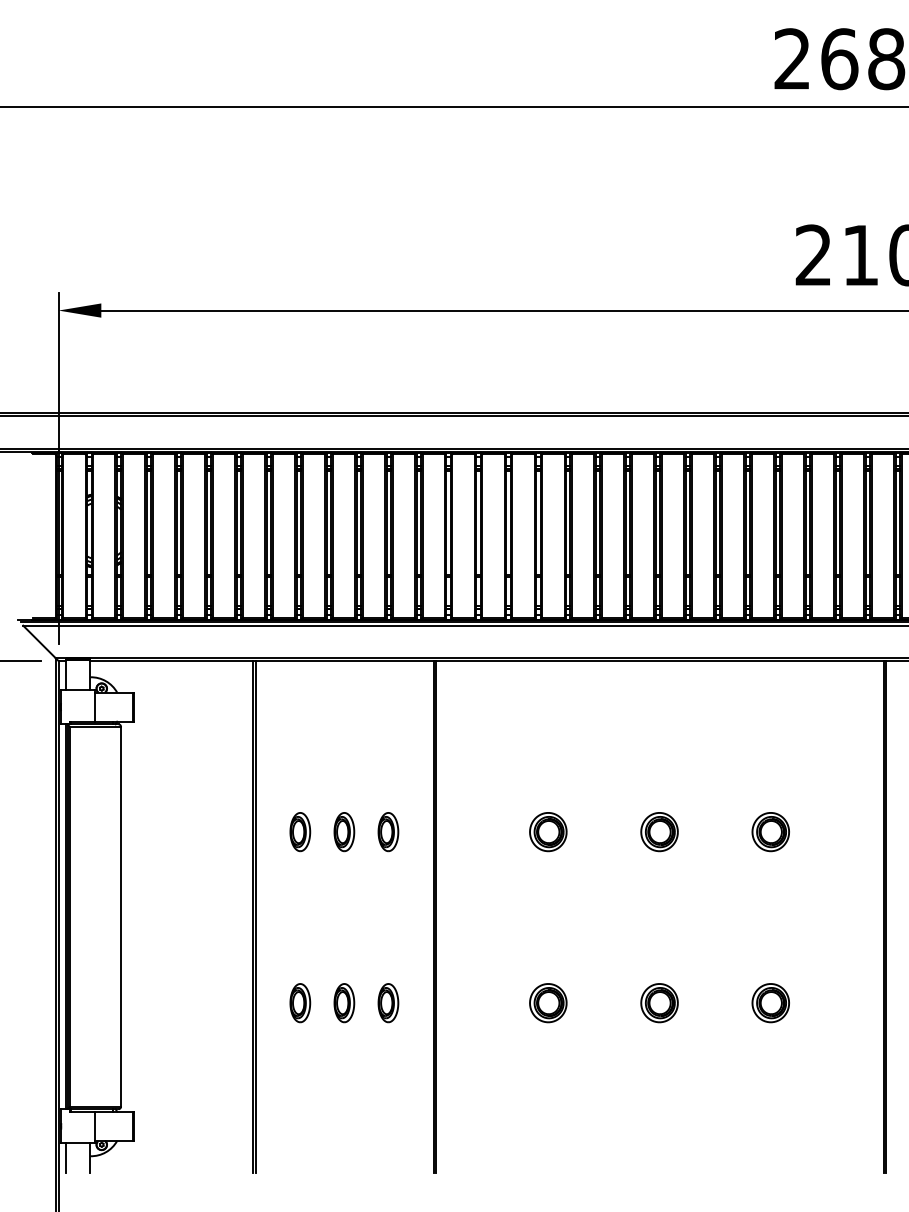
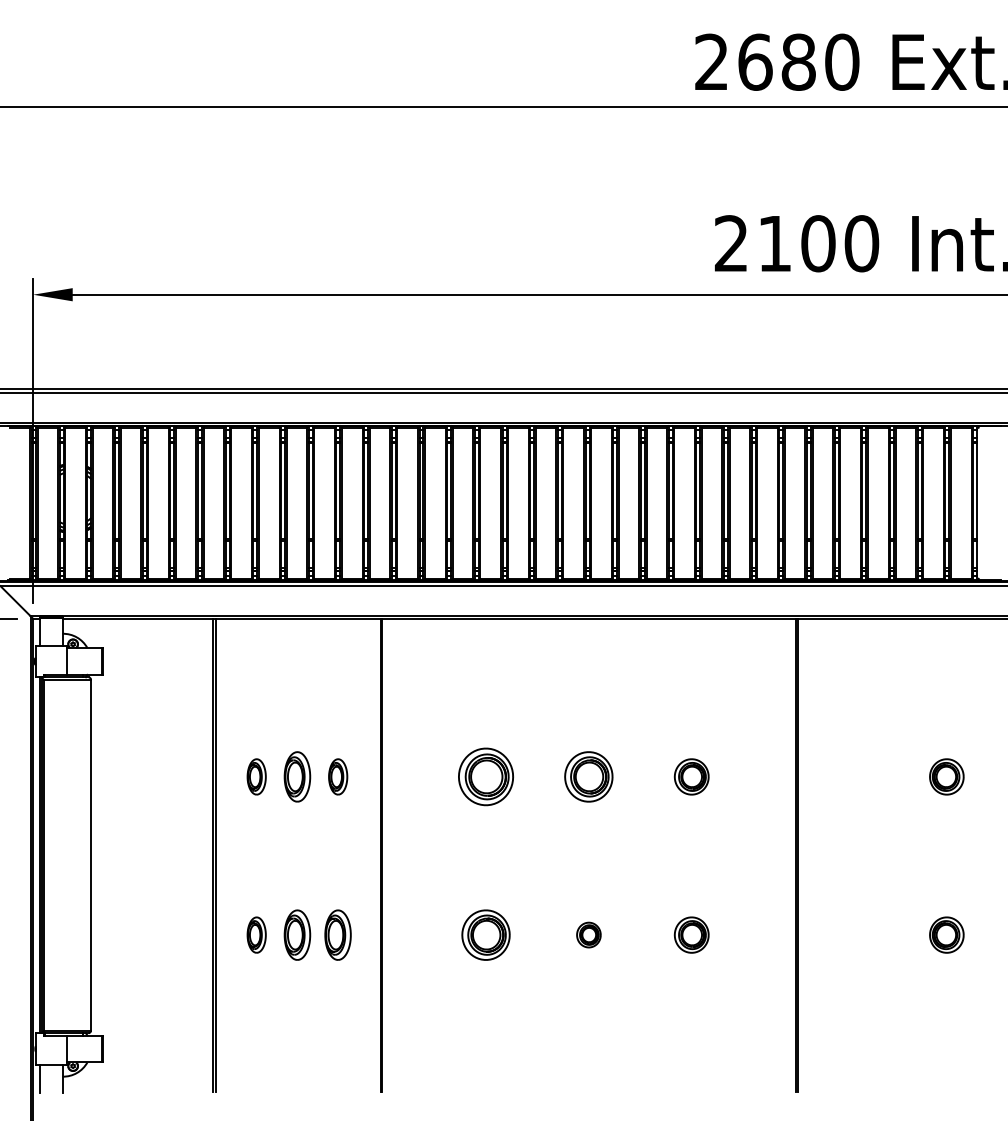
part: (344, 831) -> (297, 776), size x1.4
part: (547, 831) -> (485, 776), size x1.6
part: (659, 831) -> (588, 776), size x1.4
part: (344, 1002) -> (297, 934), size x1.4
part: (388, 1002) -> (338, 934), size x1.4
part: (547, 1002) -> (485, 934), size x1.4
part: (659, 1002) -> (588, 934), size x0.7

